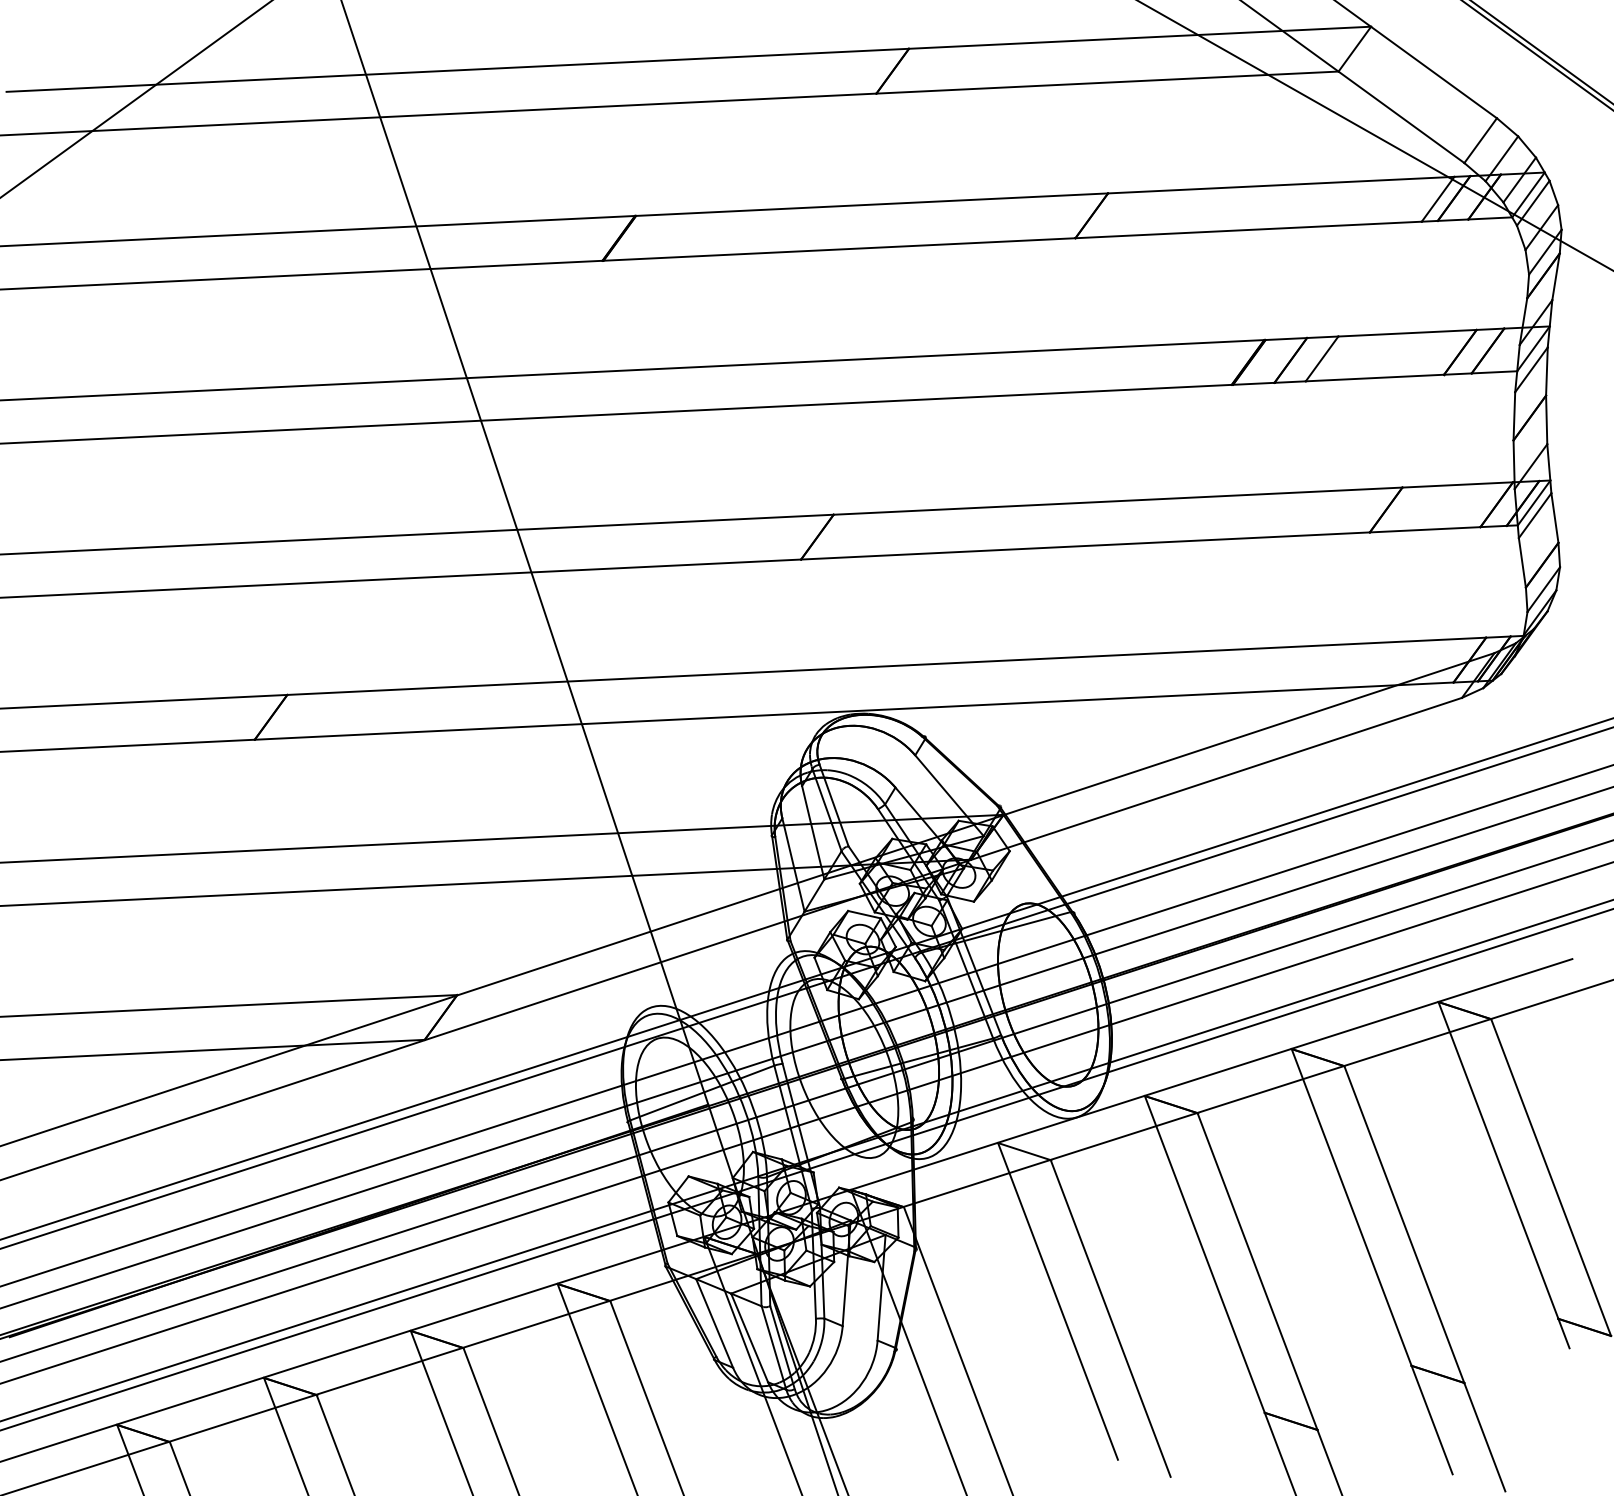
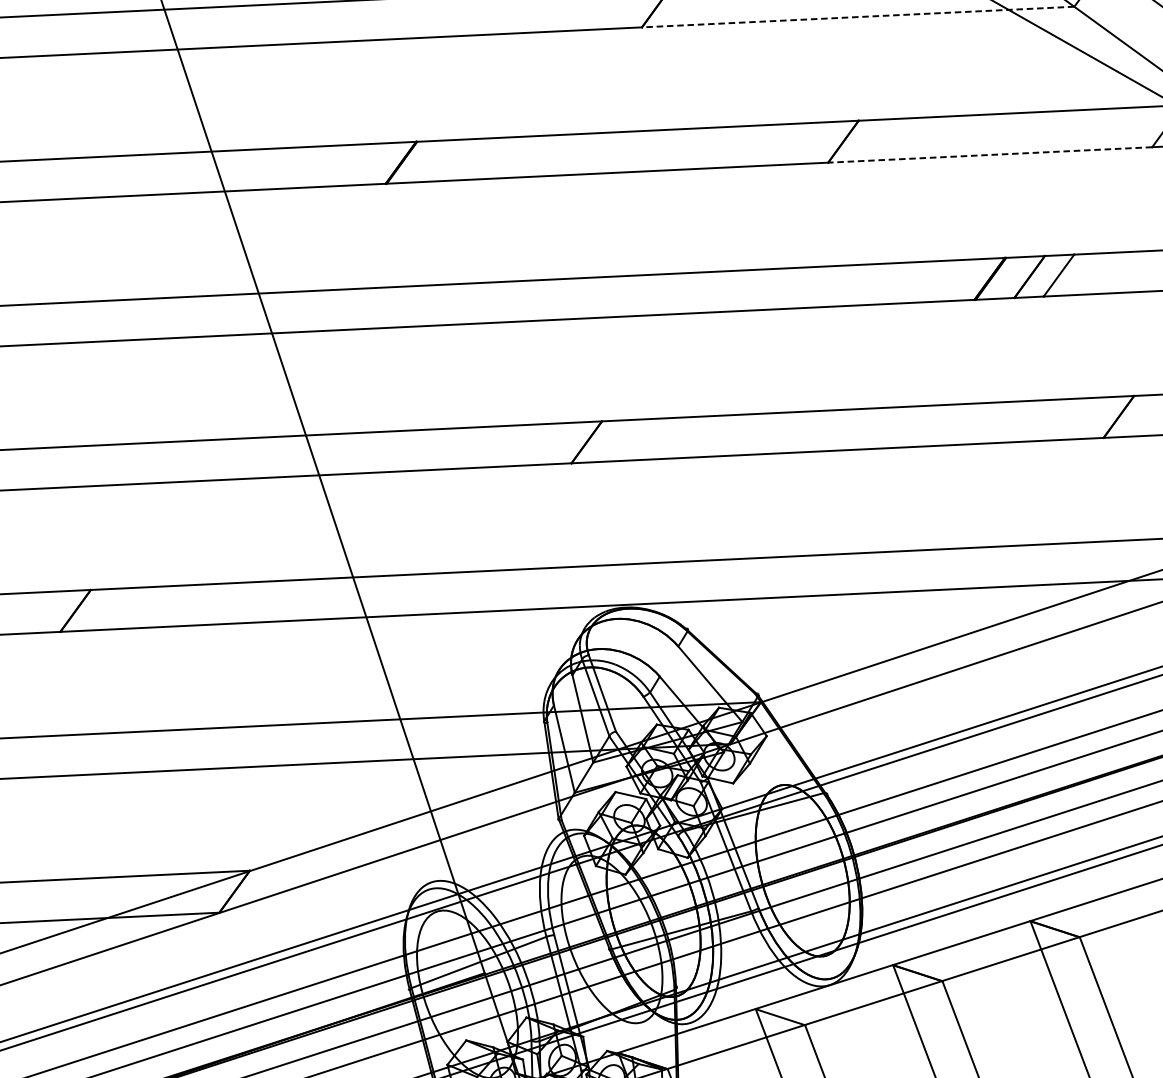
line: (1107, 82) -> (858, 16), solid -> dashed
line: (1248, 230) -> (990, 155), solid -> dashed

